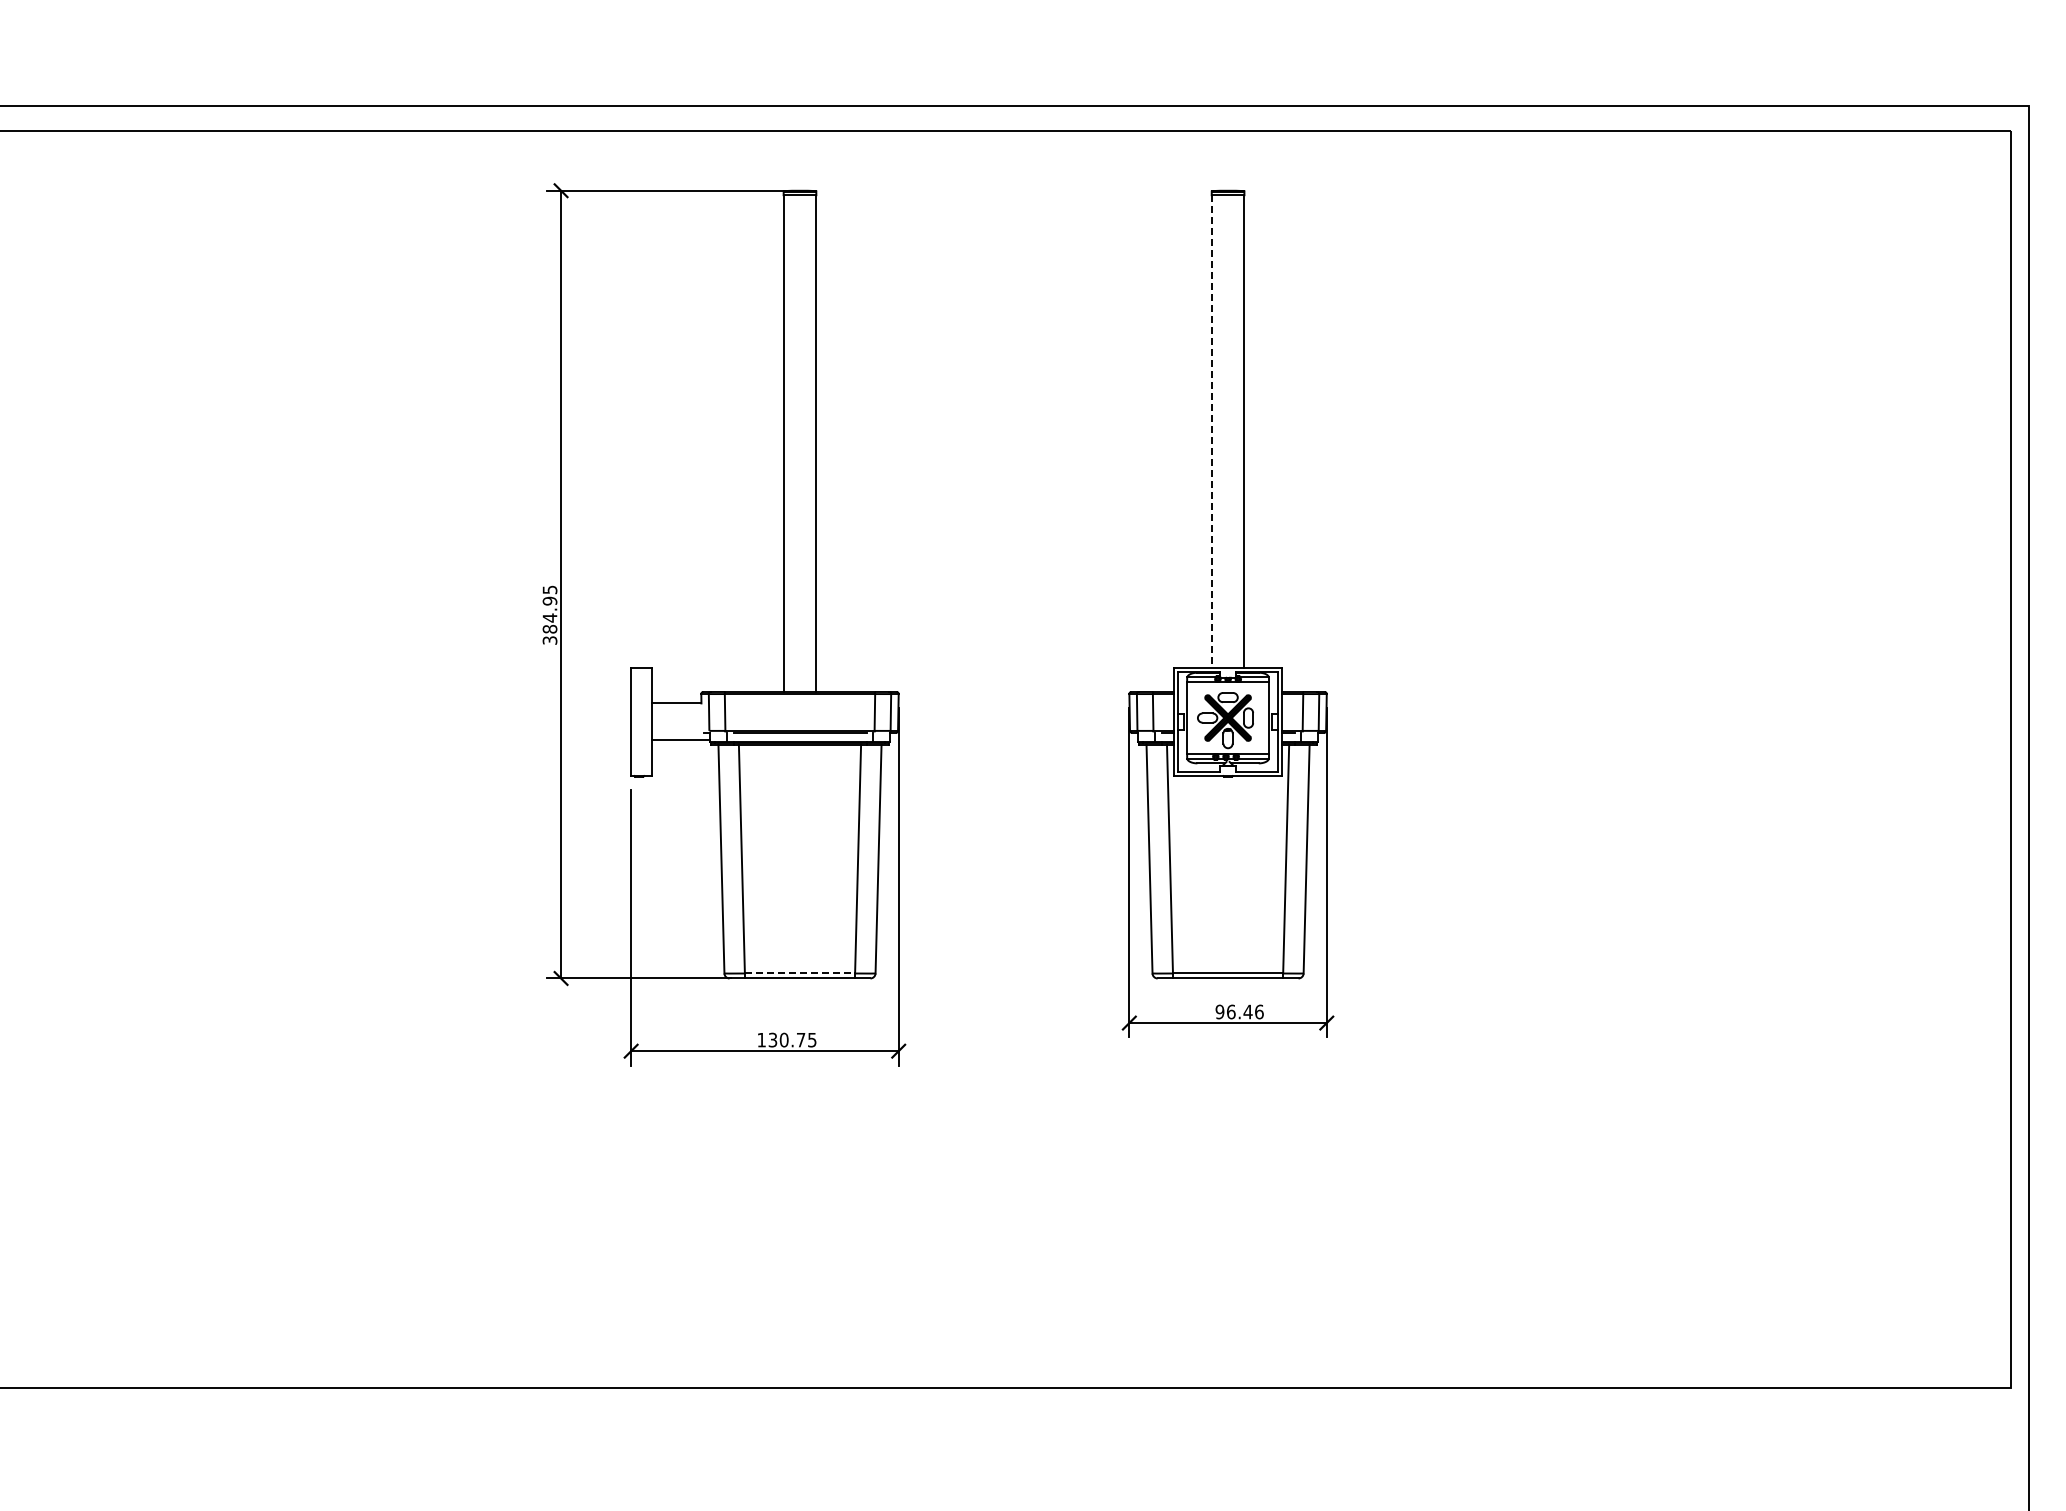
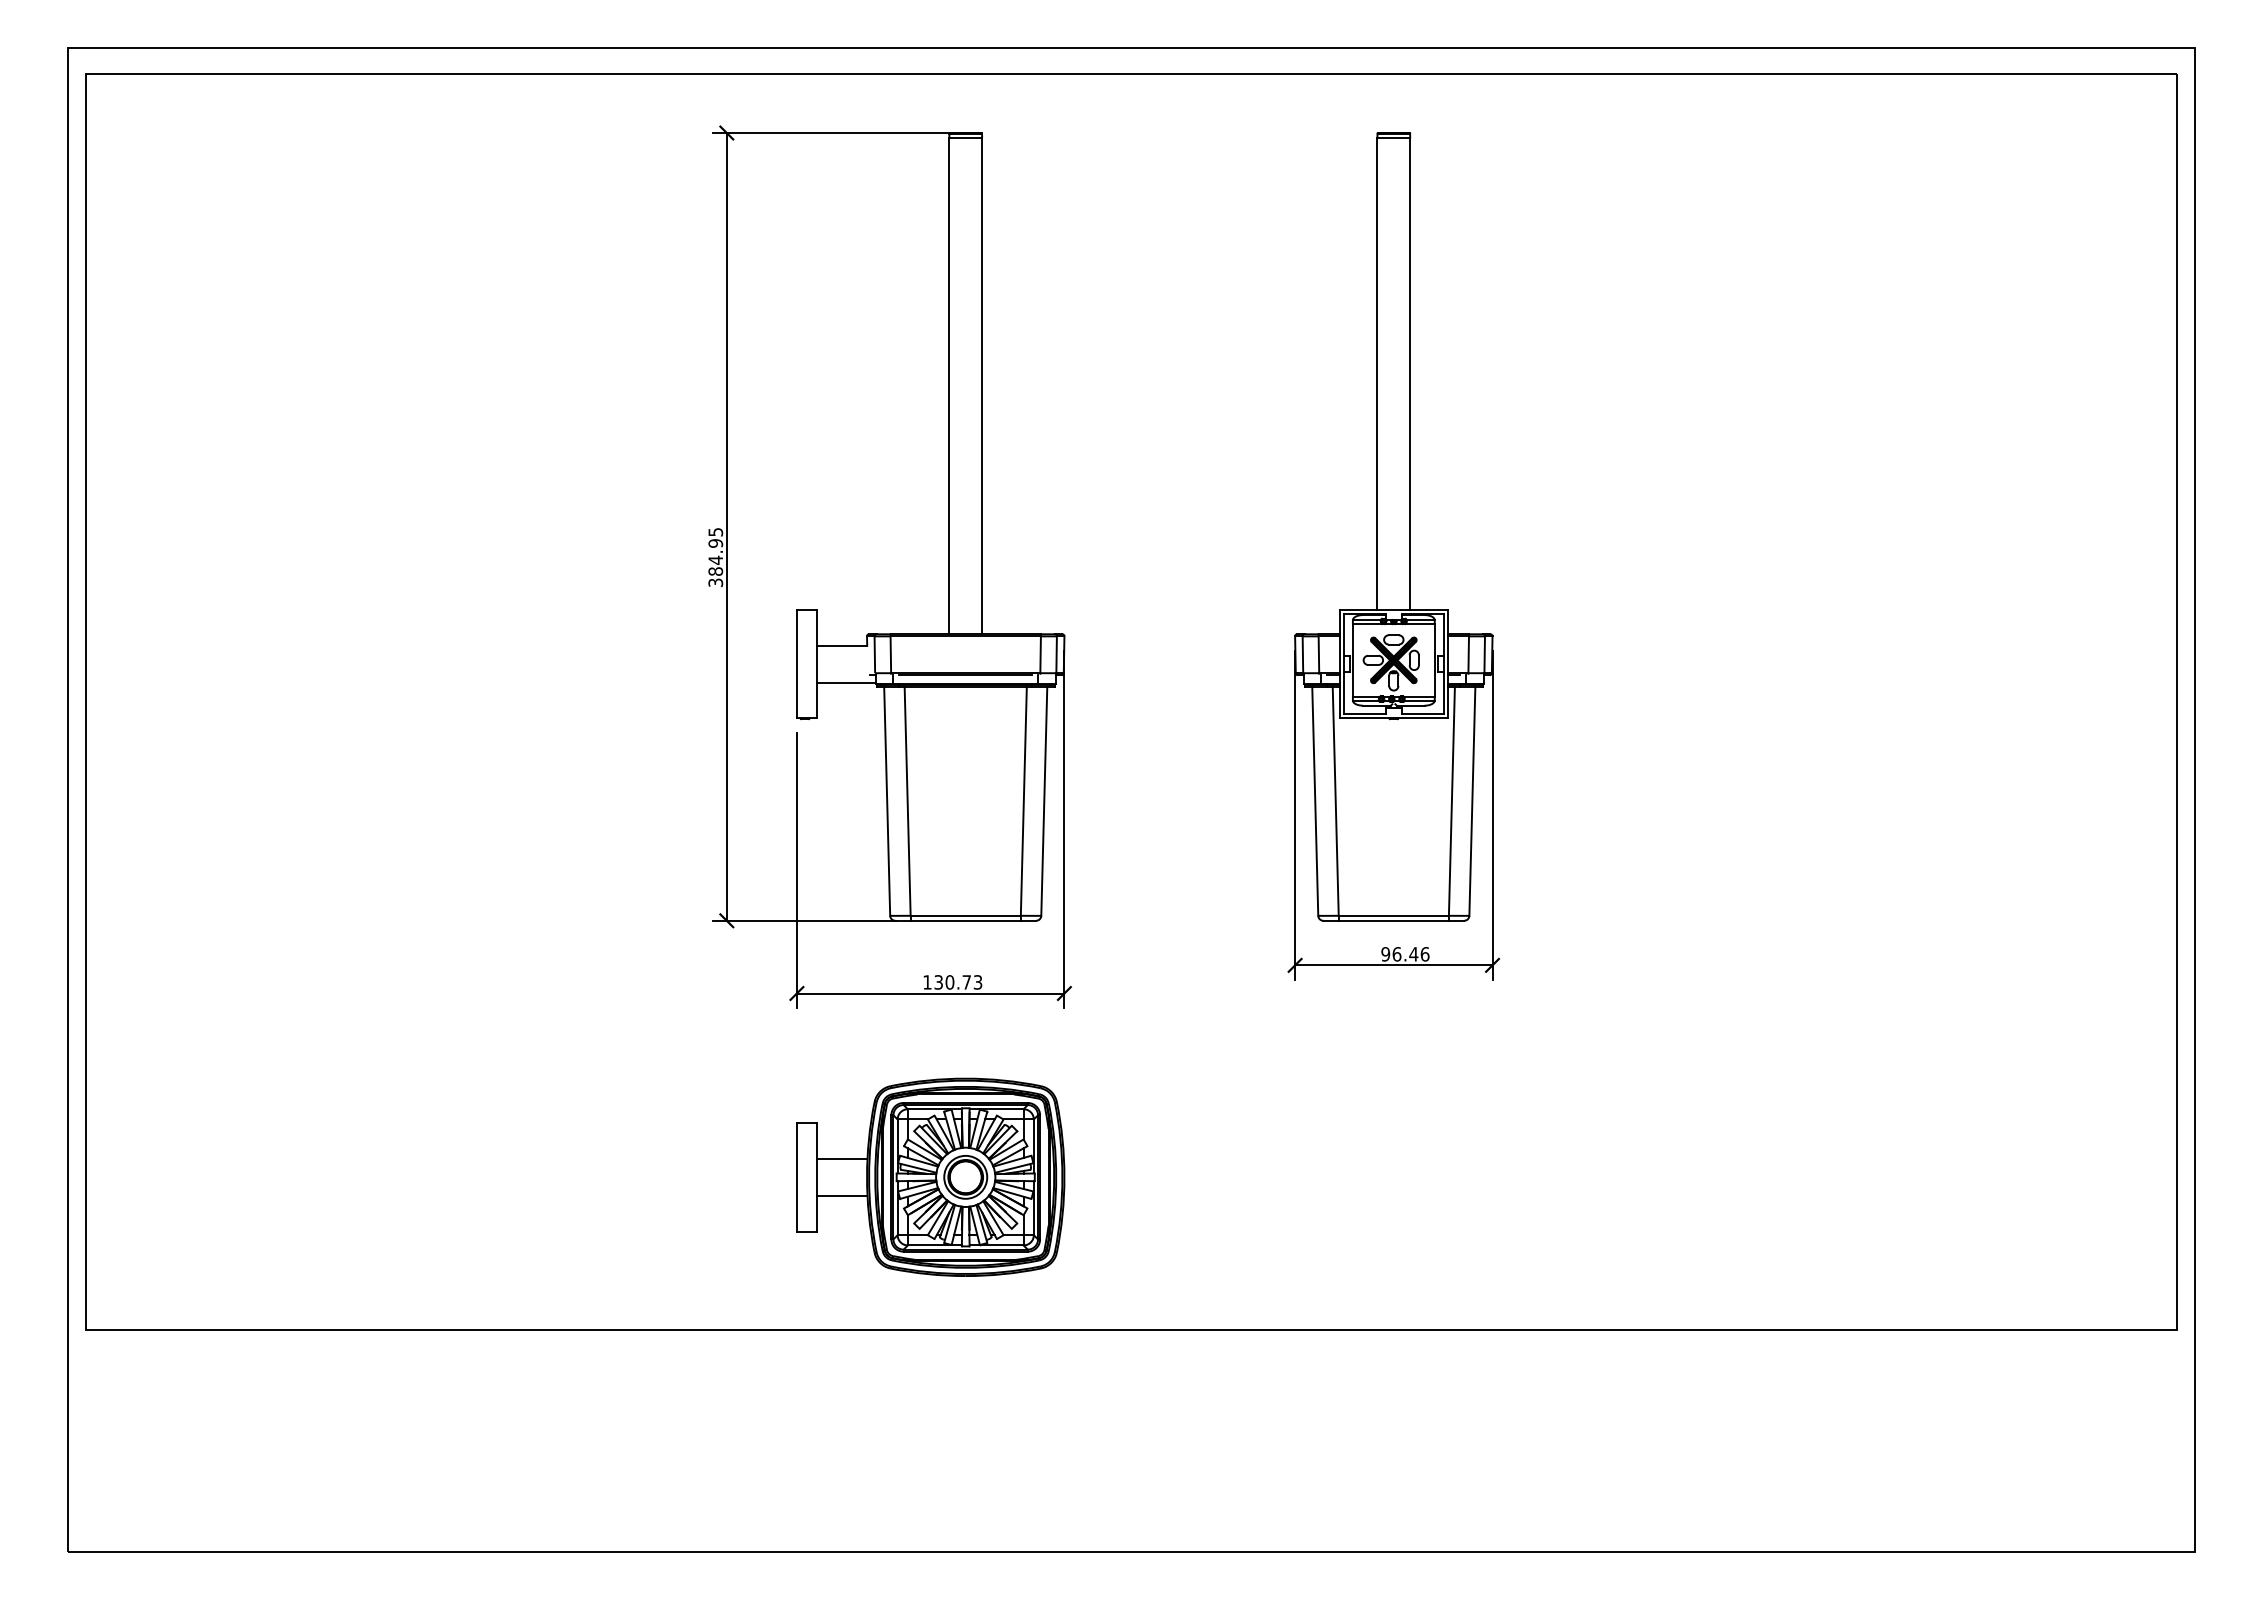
line: (1211, 432) -> (1377, 374), dashed -> solid
line: (800, 973) -> (966, 915), dashed -> solid
text: (812, 1039) -> (978, 981), 130.75 -> 130.73
part: (764, 1234) -> (930, 1176), added

